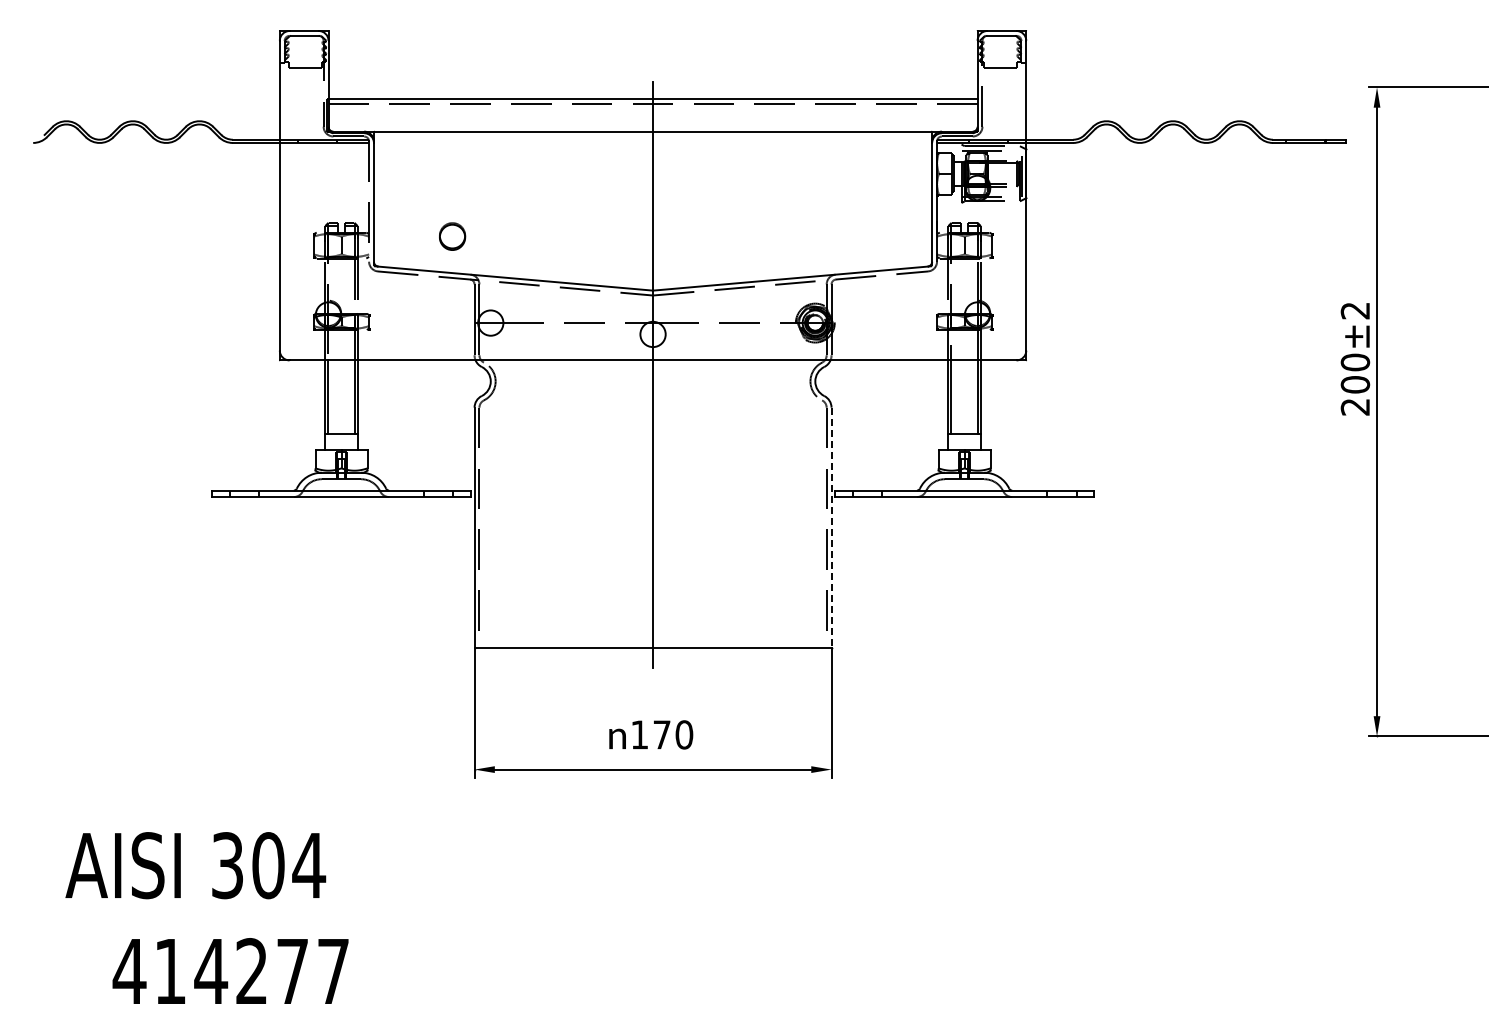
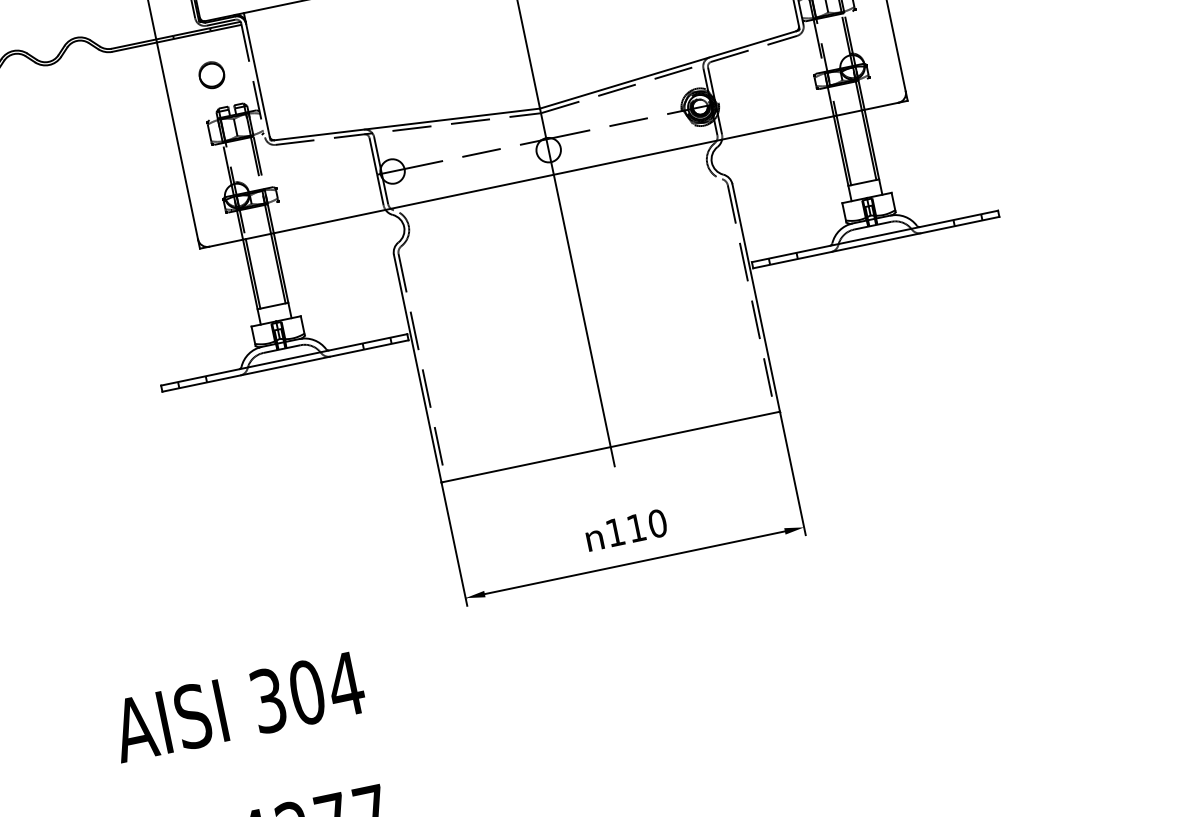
part: (452, 236) -> (211, 75), moved
line: (831, 527) -> (756, 297), dashed -> solid
text: (661, 734) -> (635, 527), 170 -> 110
text: (195, 865) -> (237, 706), moved

